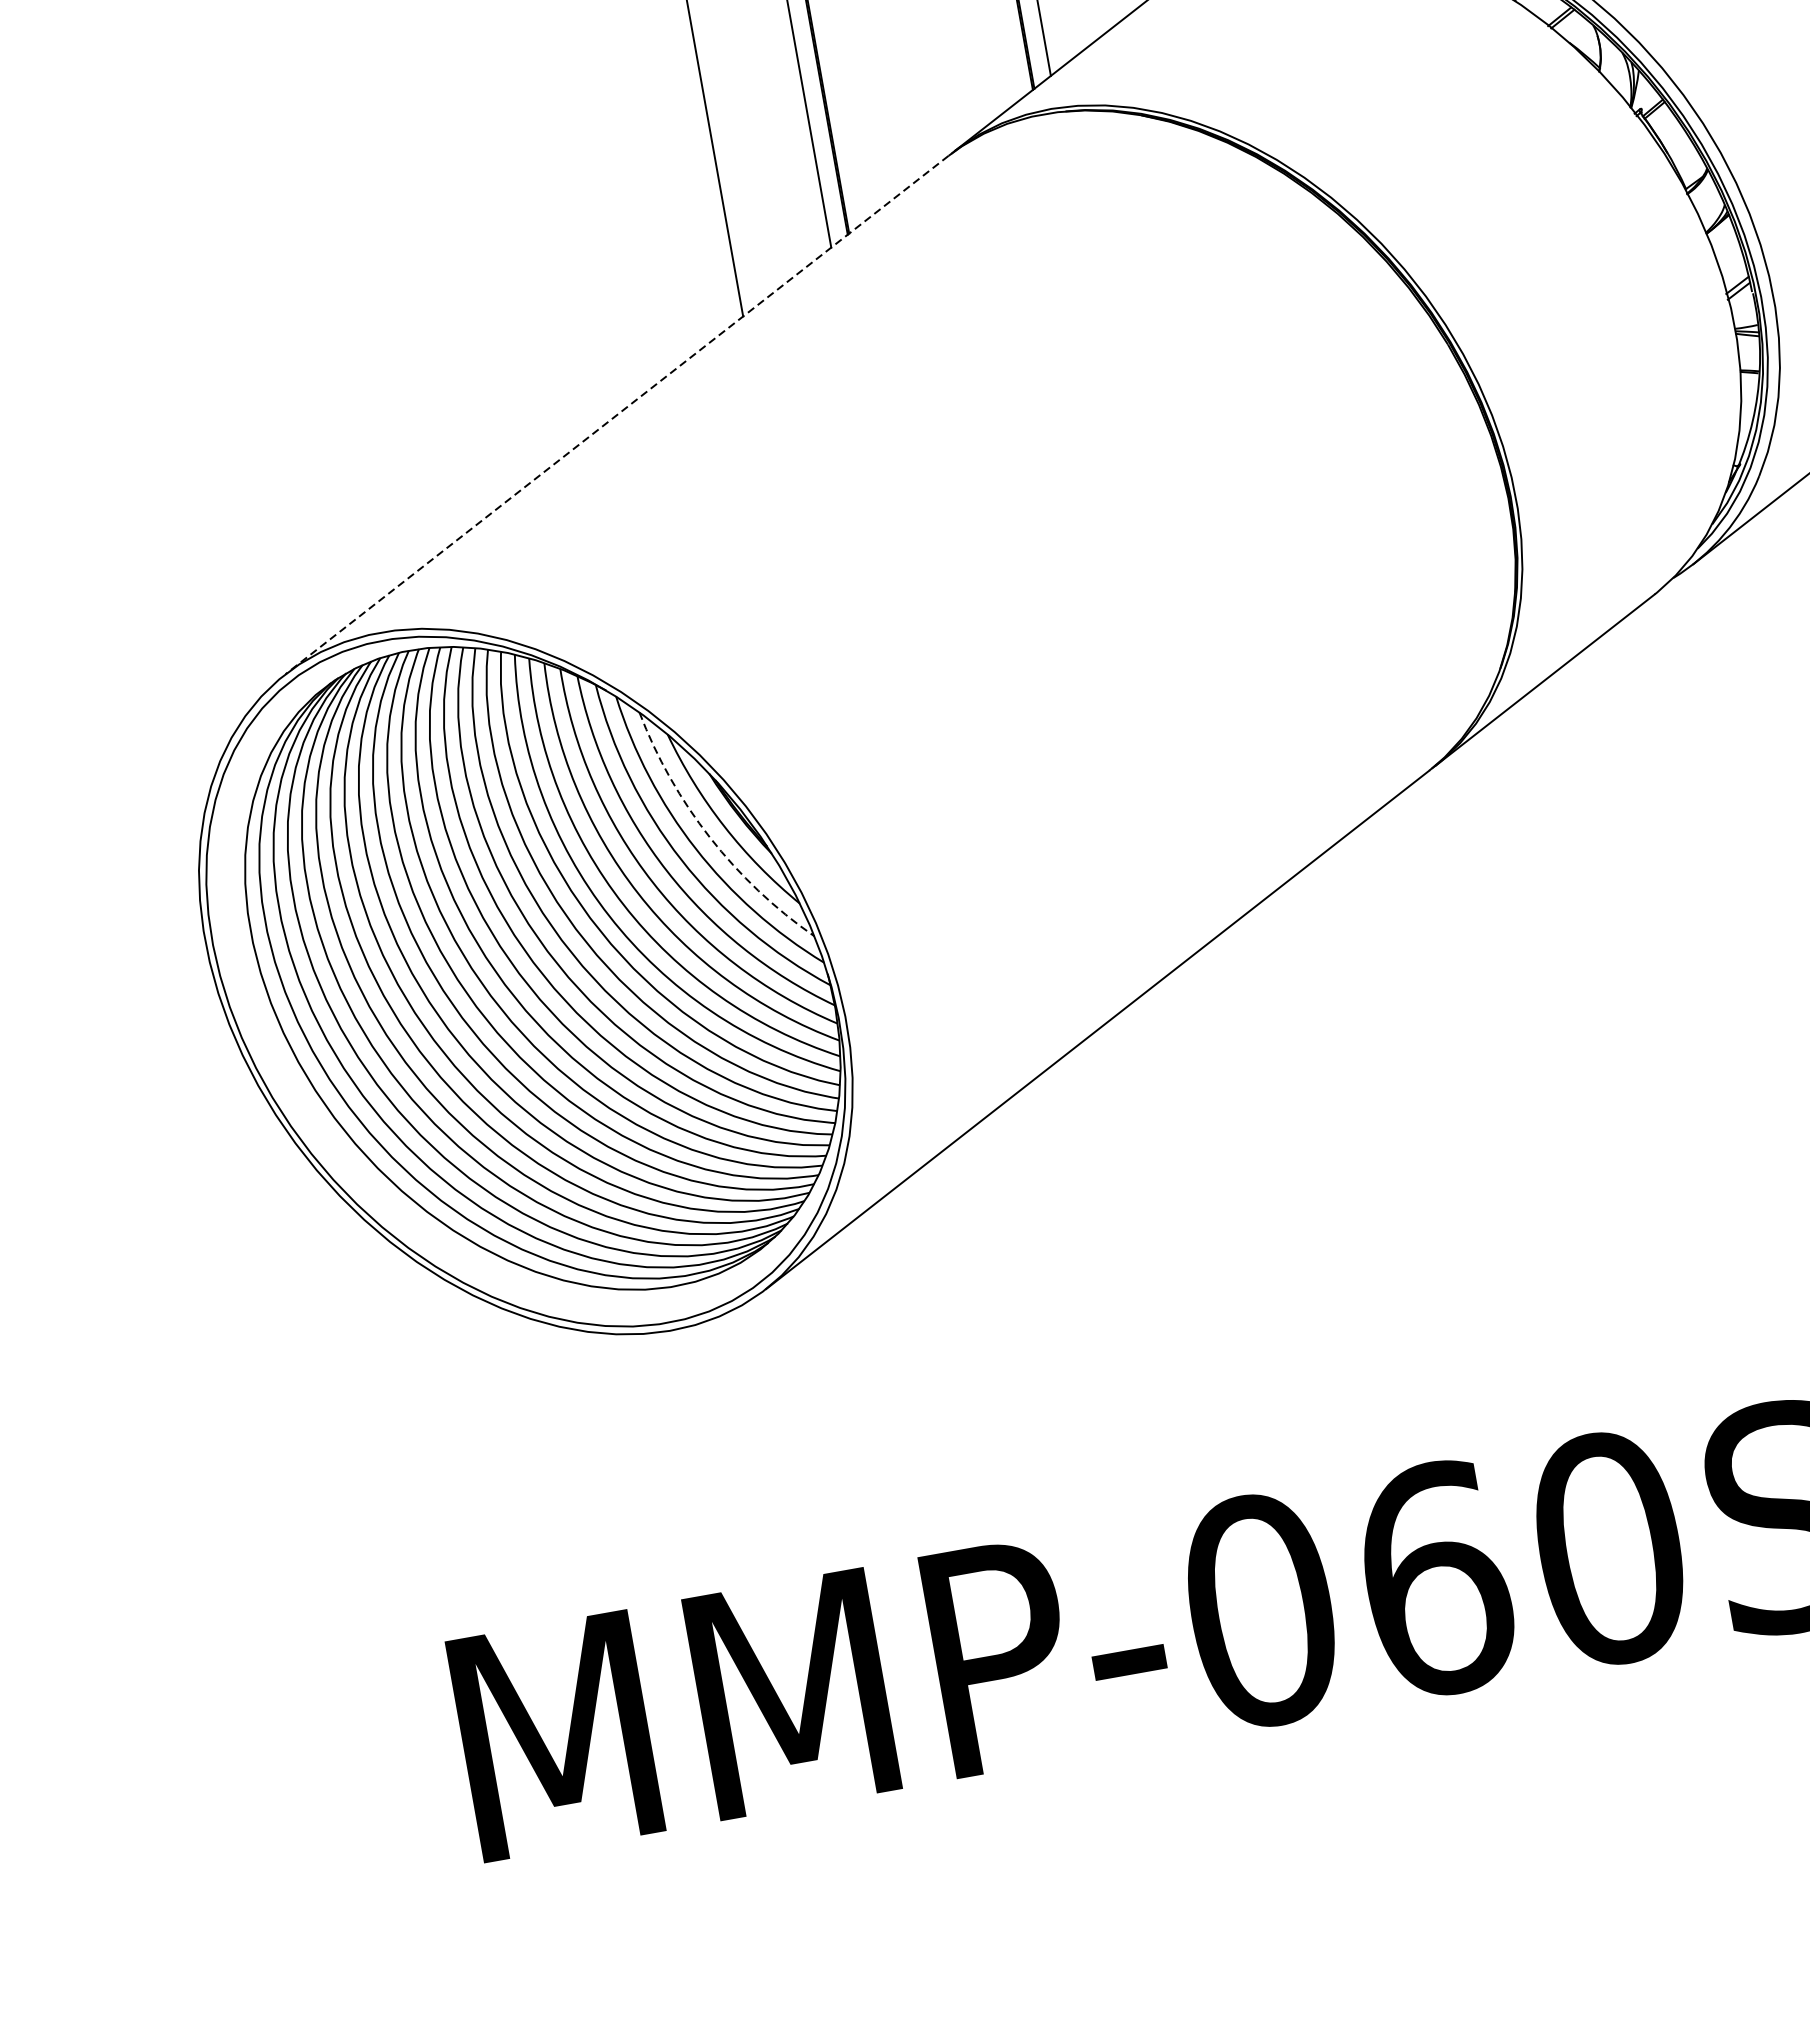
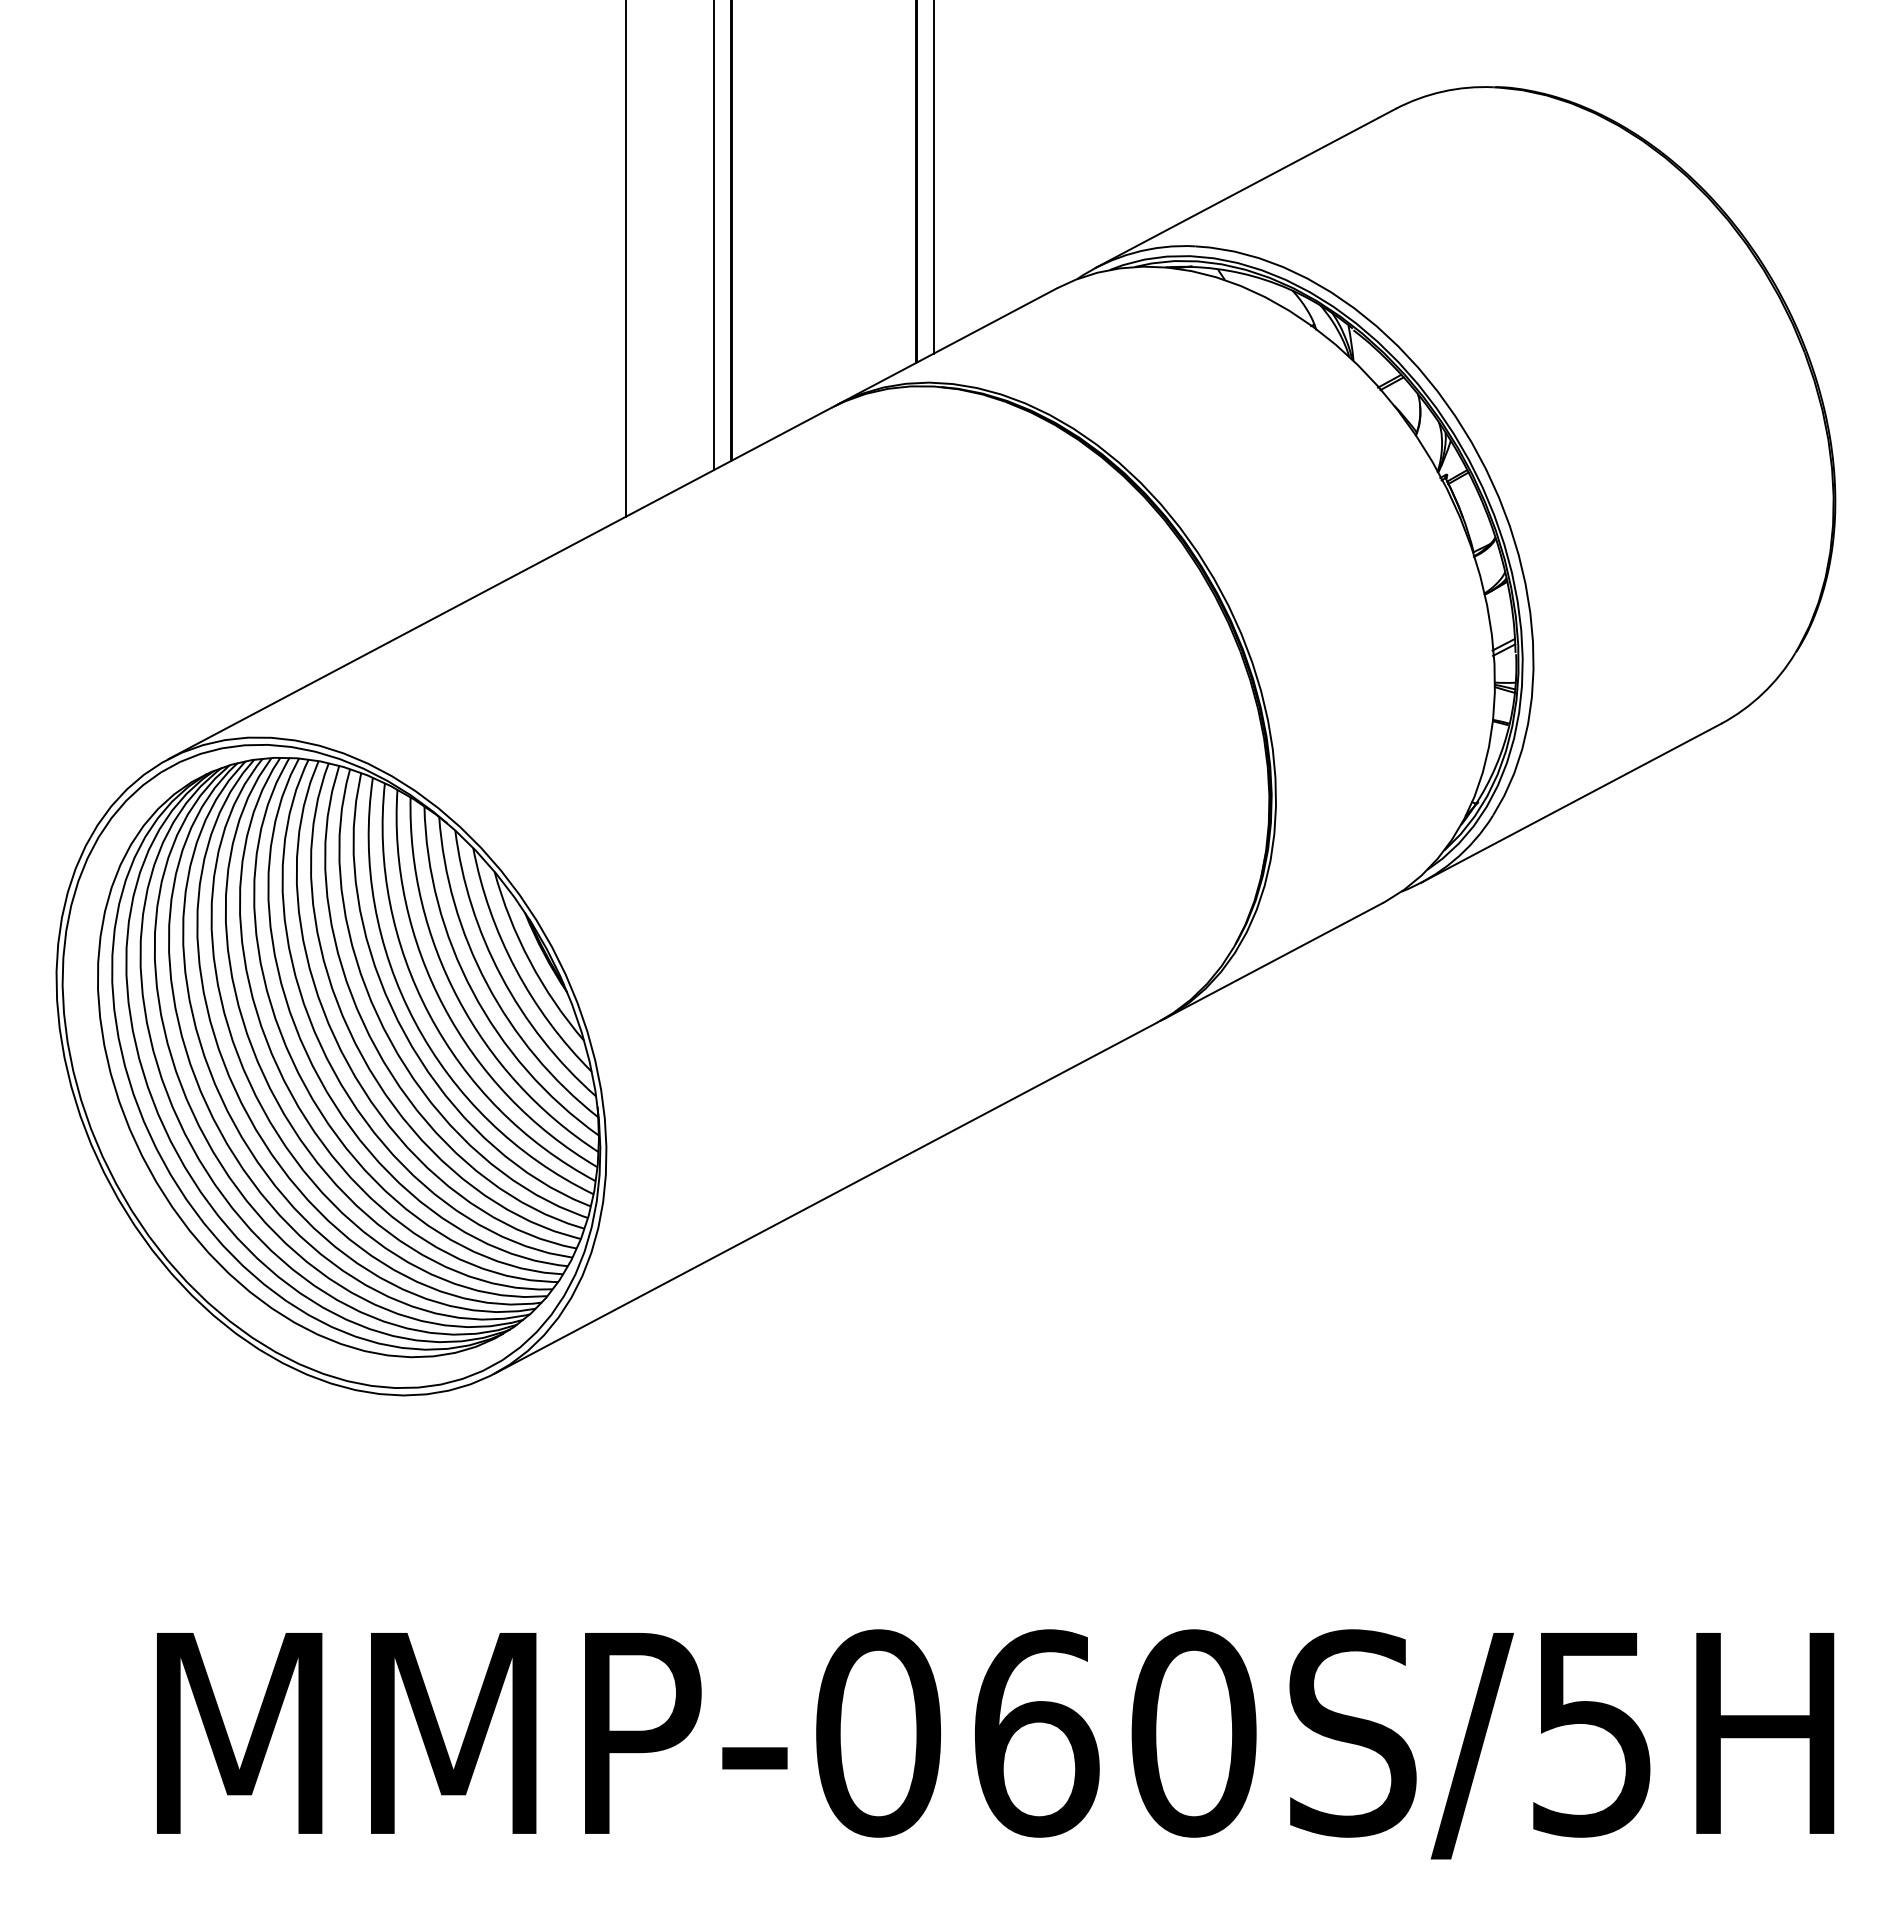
line: (616, 415) -> (499, 583), dashed -> solid
arc: (709, 837) -> (515, 968), dashed -> solid

